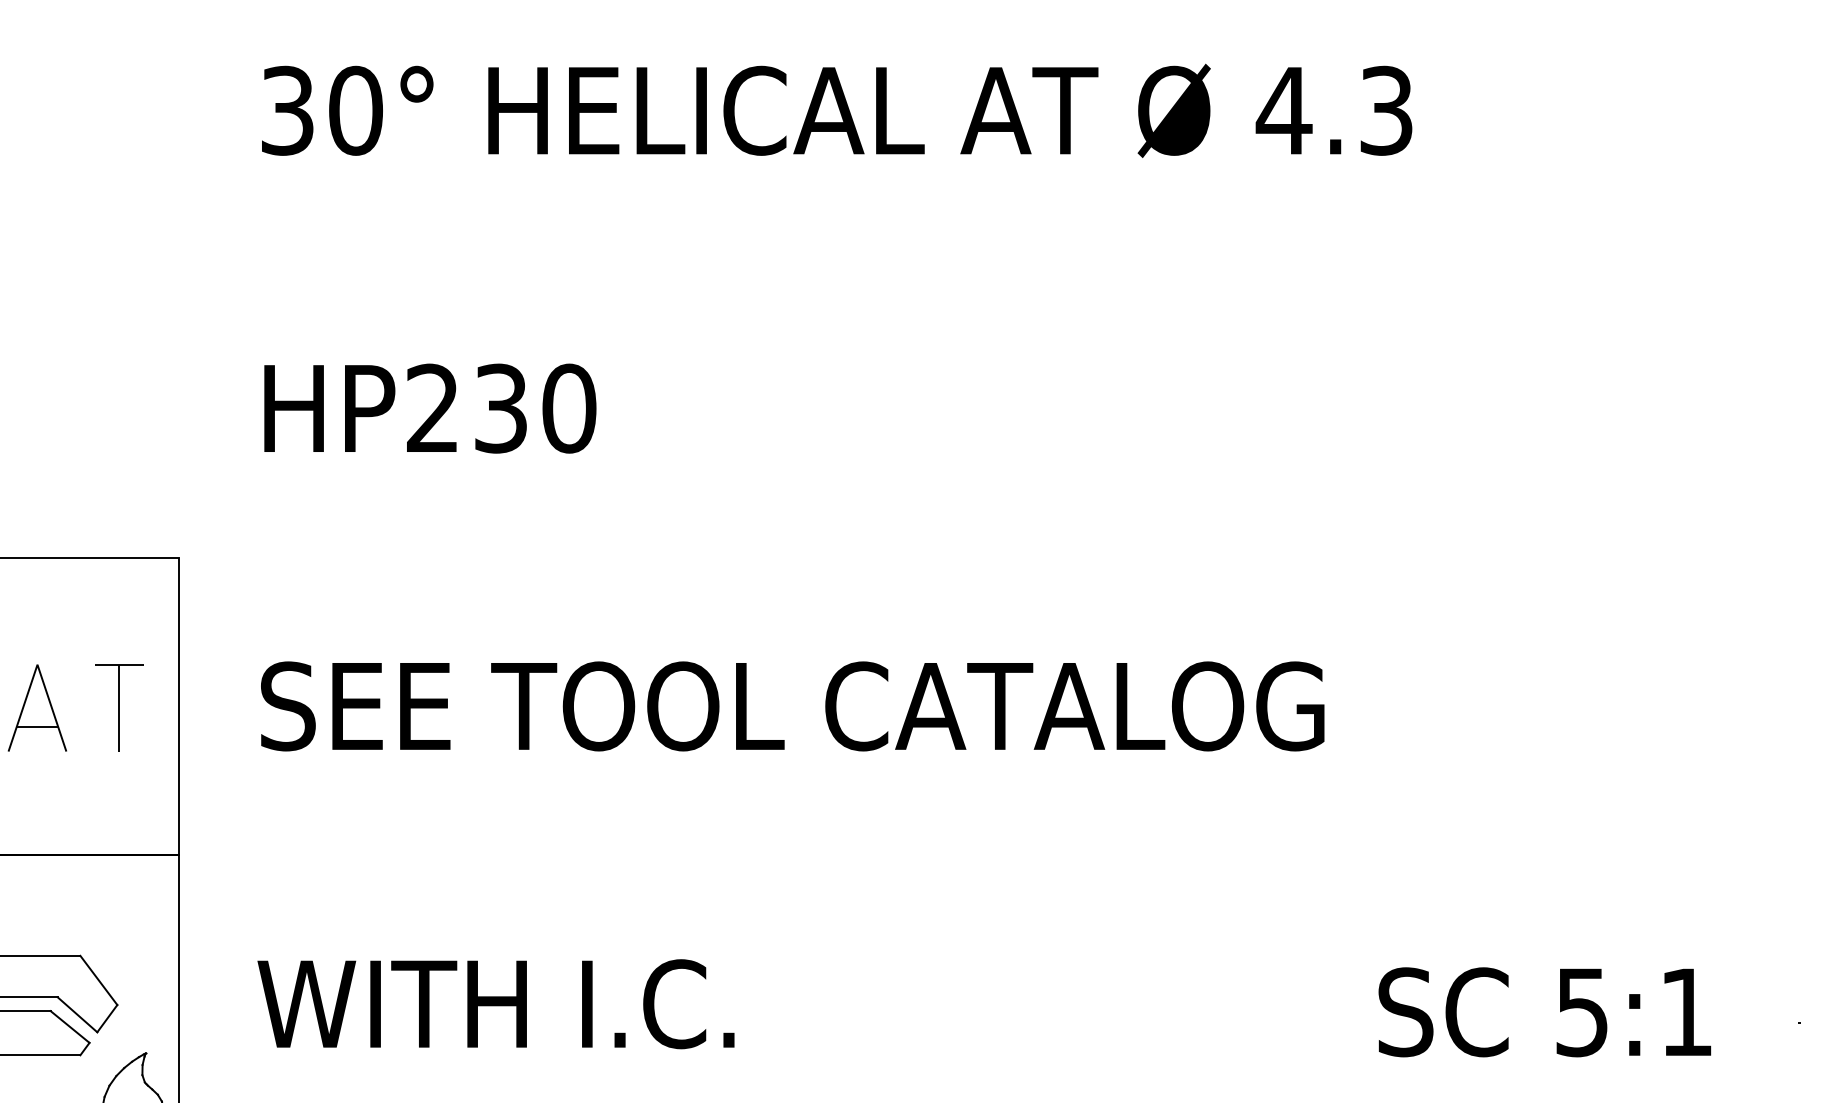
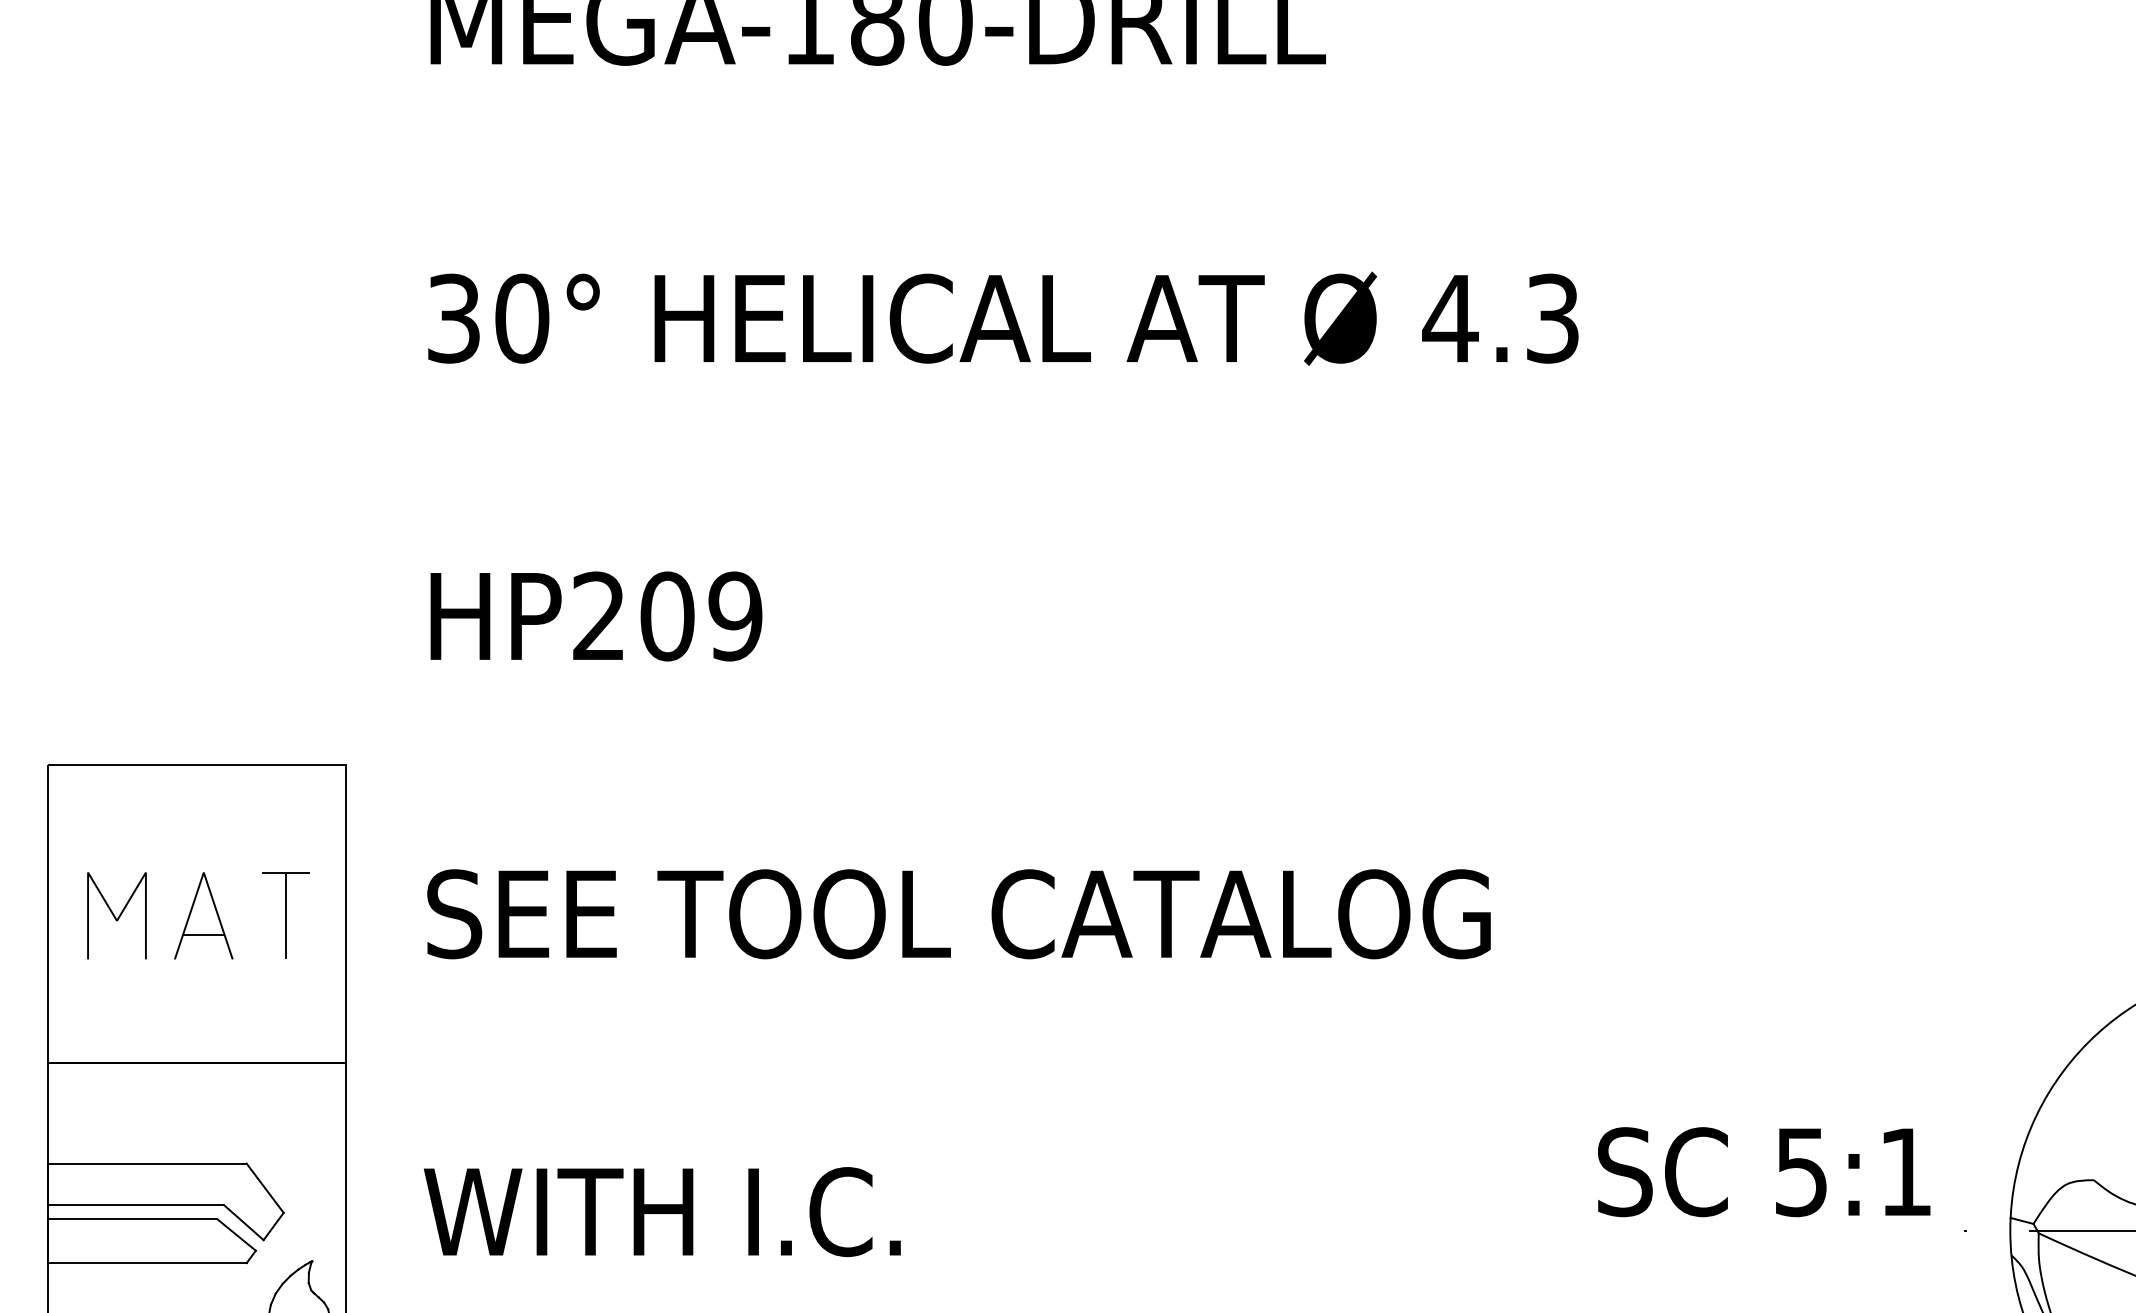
text: (535, 408) -> (701, 616), HP230 -> HP209
text: (1545, 1012) -> (1764, 1172), moved

